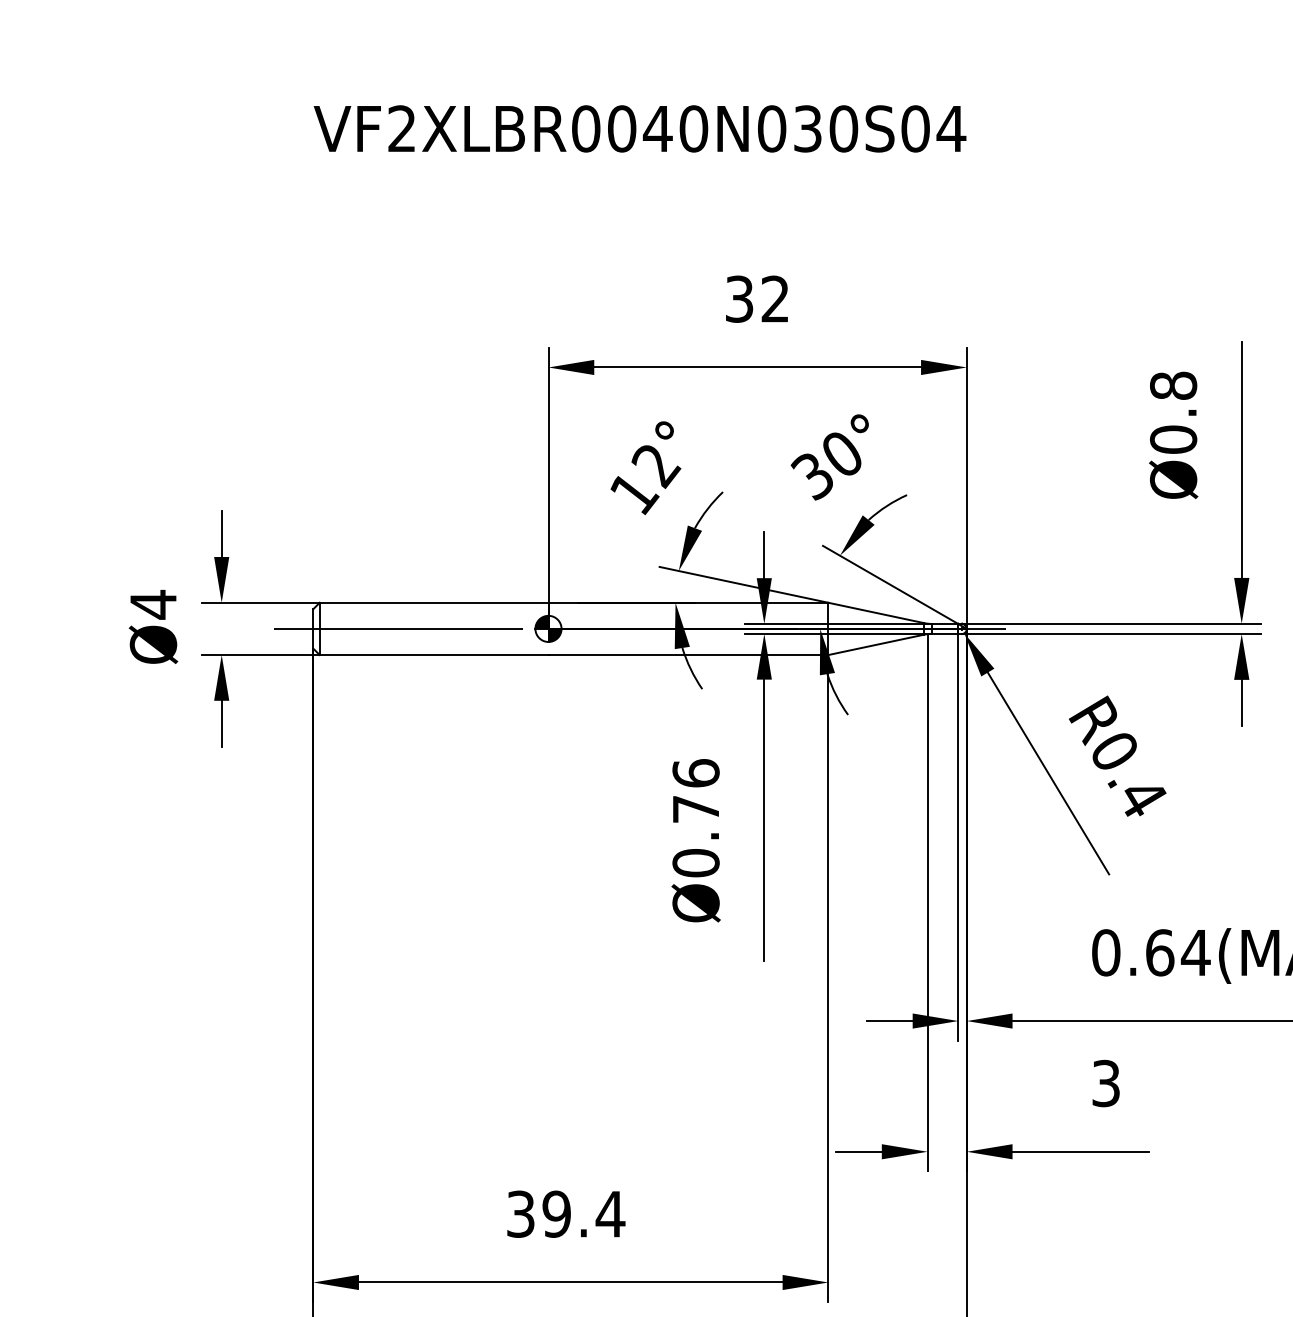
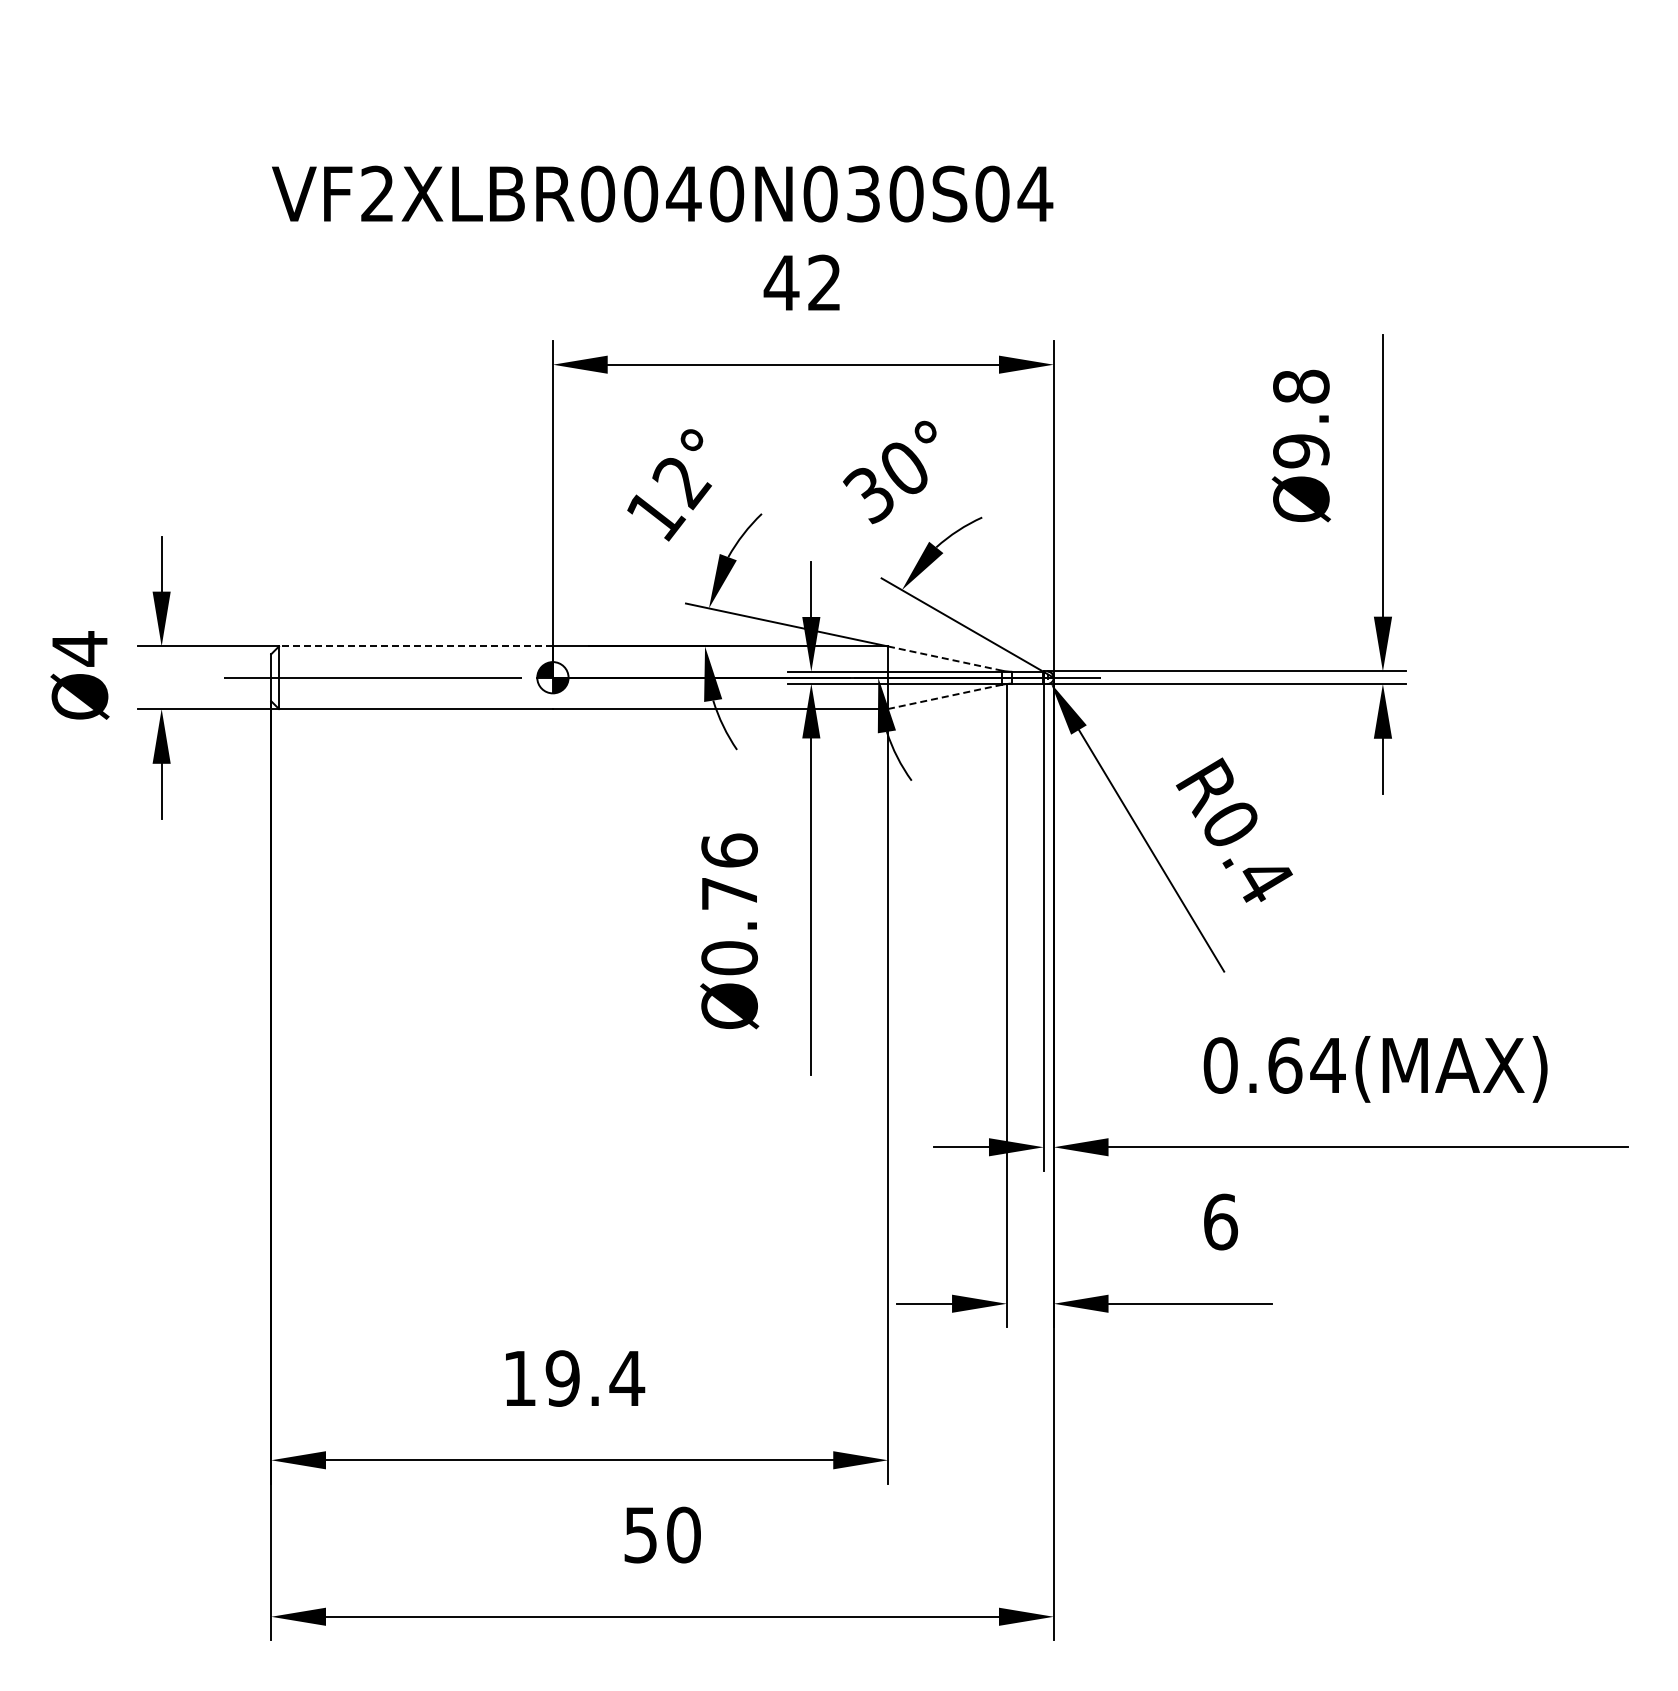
text: (640, 128) -> (662, 193), moved
text: (739, 298) -> (781, 282), 32 -> 42
text: (1173, 439) -> (1301, 451), Ø0.8 -> Ø9.8
line: (433, 602) -> (415, 646), solid -> dashed
line: (876, 612) -> (945, 658), solid -> dashed
line: (876, 644) -> (945, 696), solid -> dashed
text: (1106, 1083) -> (1220, 1221), 3 -> 6
text: (520, 1214) -> (519, 1378), 39.4 -> 19.4

